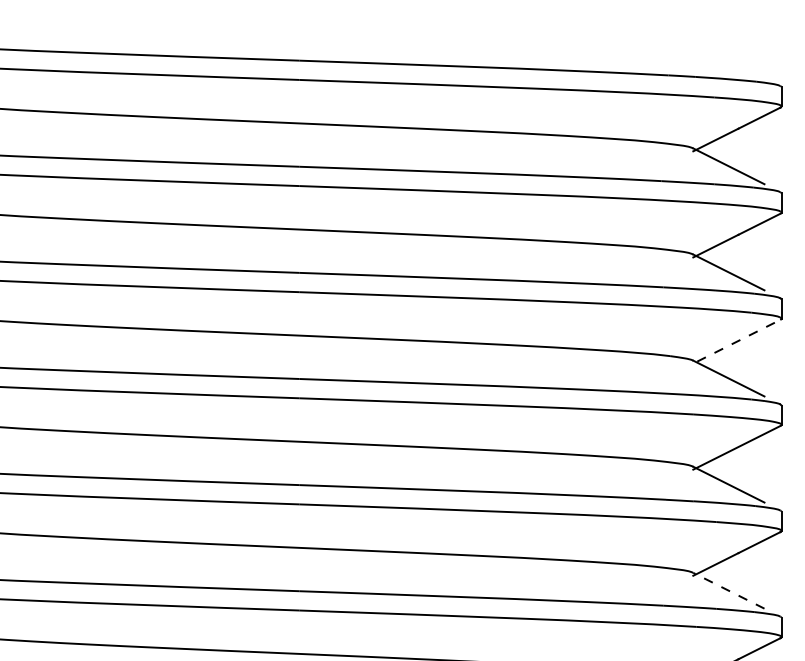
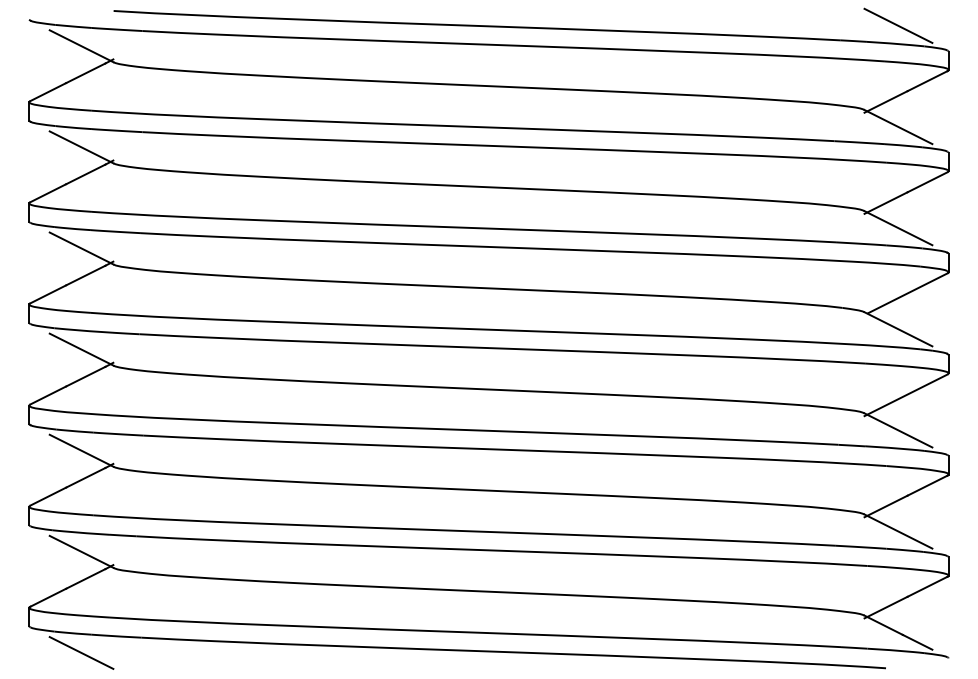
line: (728, 59) -> (898, 25), added
line: (739, 340) -> (908, 293), dashed -> solid
line: (728, 590) -> (898, 531), dashed -> solid

